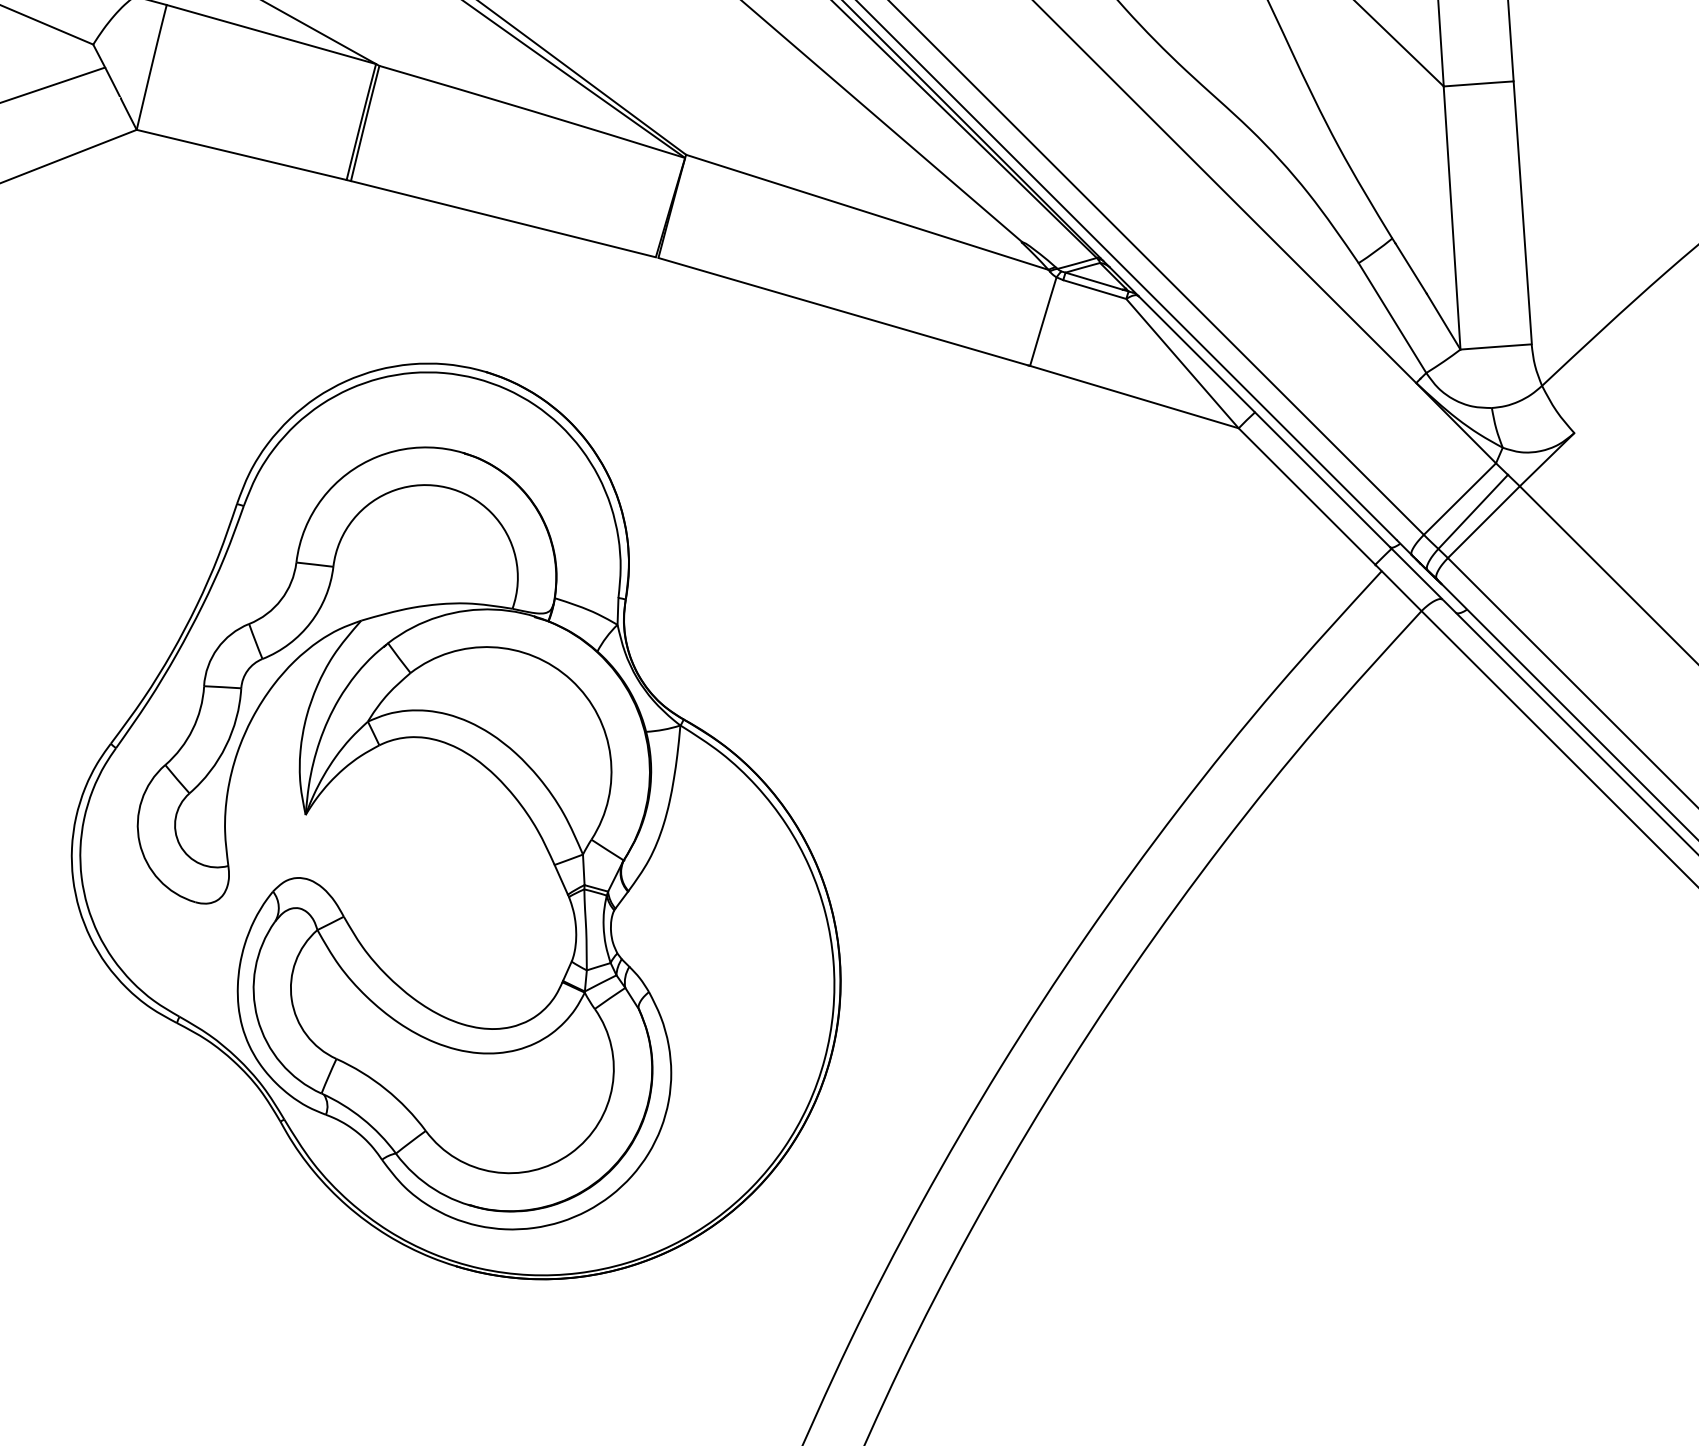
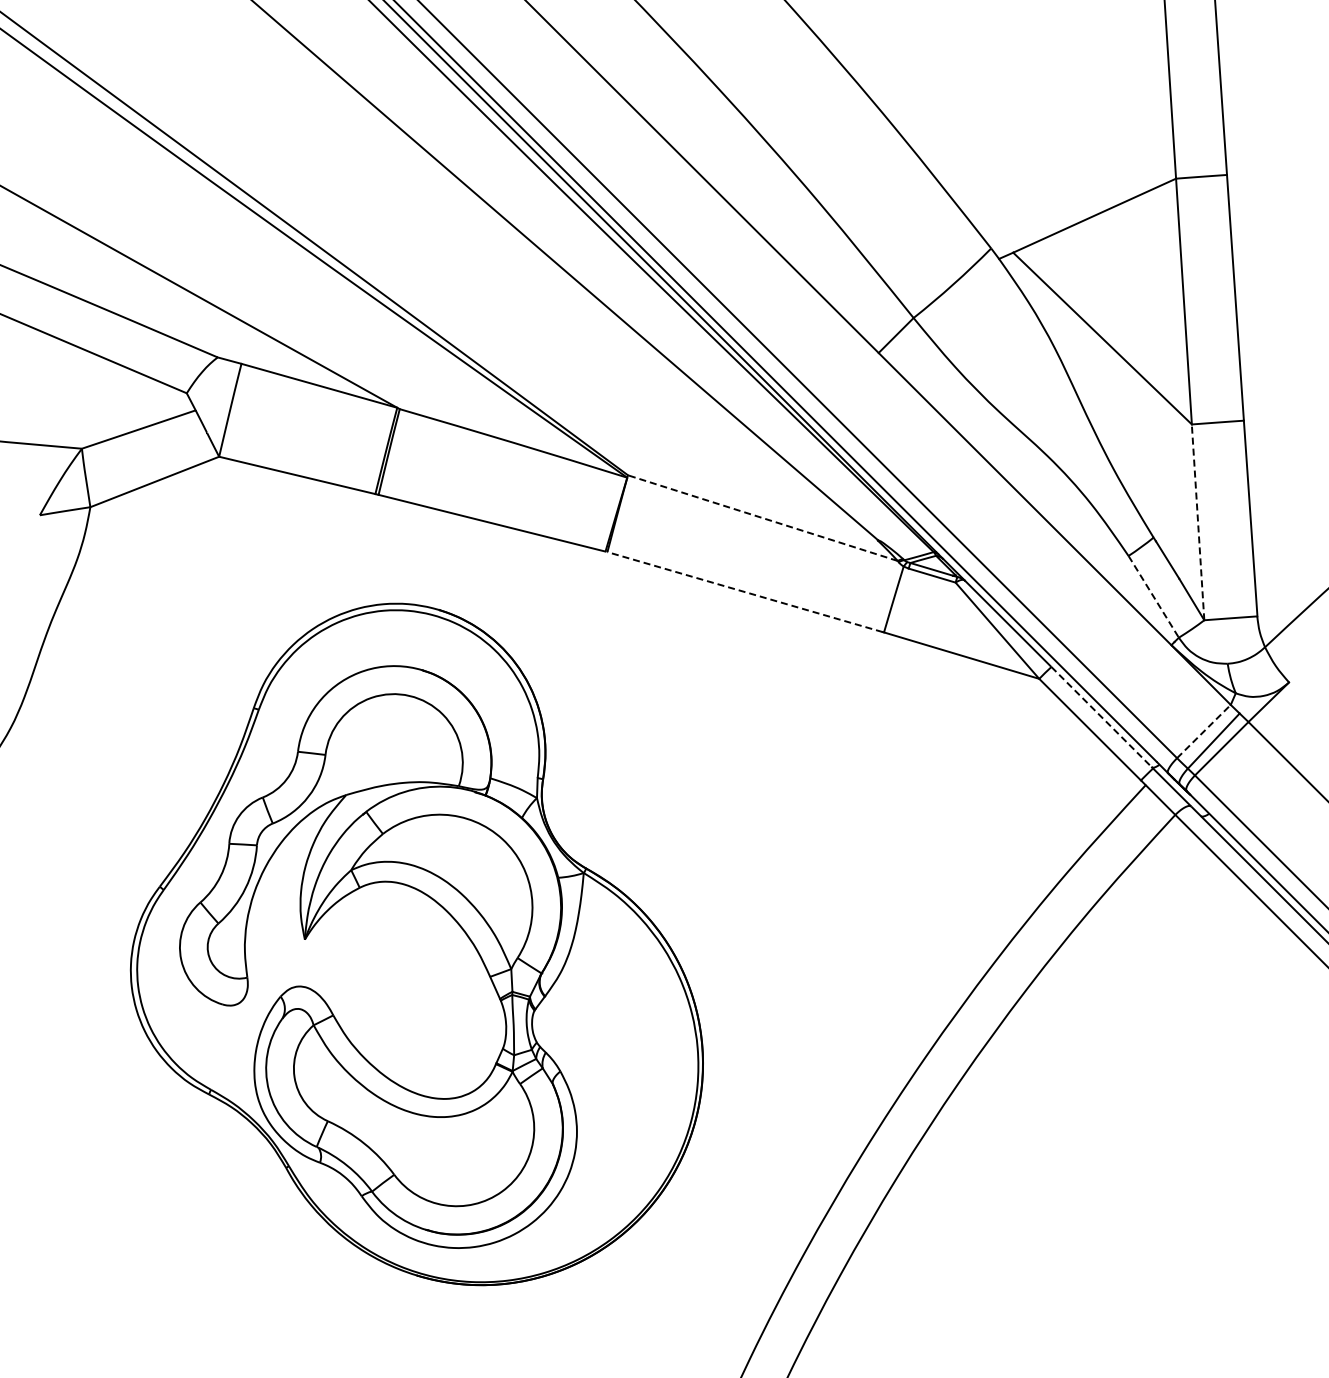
line: (866, 212) -> (762, 518), solid -> dashed
line: (1452, 216) -> (1198, 521), solid -> dashed
line: (842, 310) -> (744, 591), solid -> dashed
line: (1392, 317) -> (1153, 596), solid -> dashed
line: (1323, 480) -> (1102, 717), solid -> dashed
line: (1459, 499) -> (1203, 731), solid -> dashed
part: (455, 821) -> (416, 944), moved

